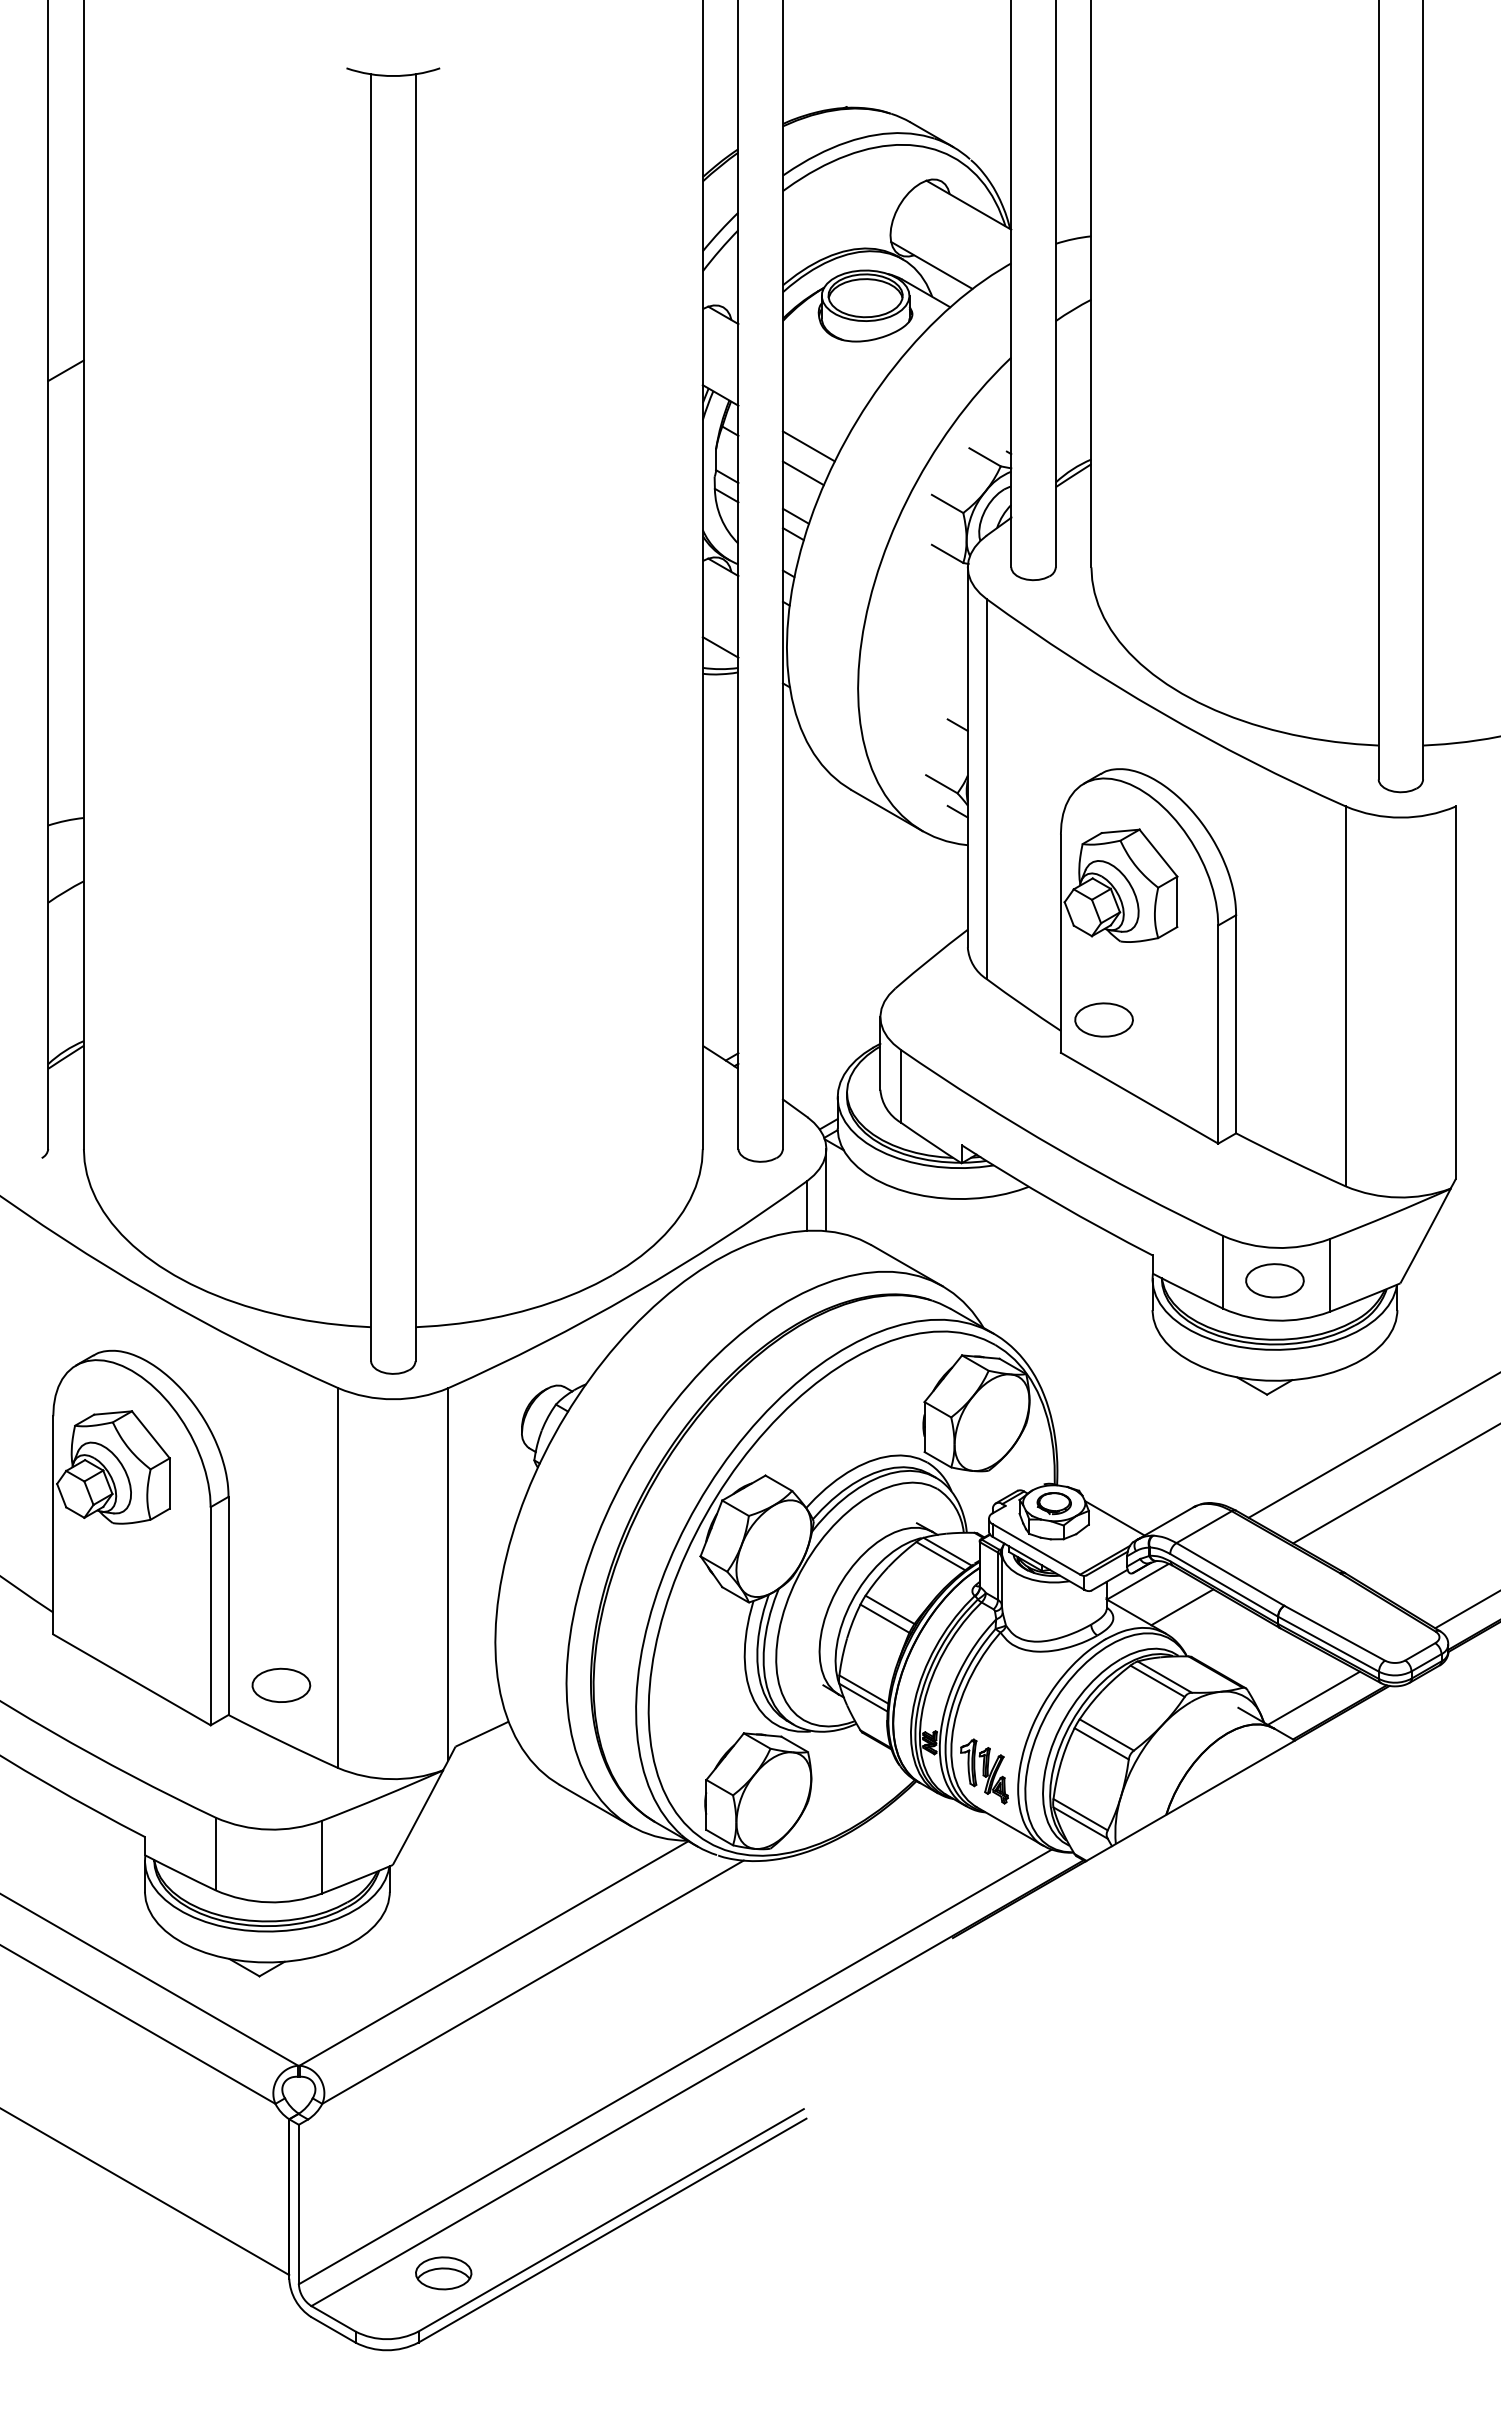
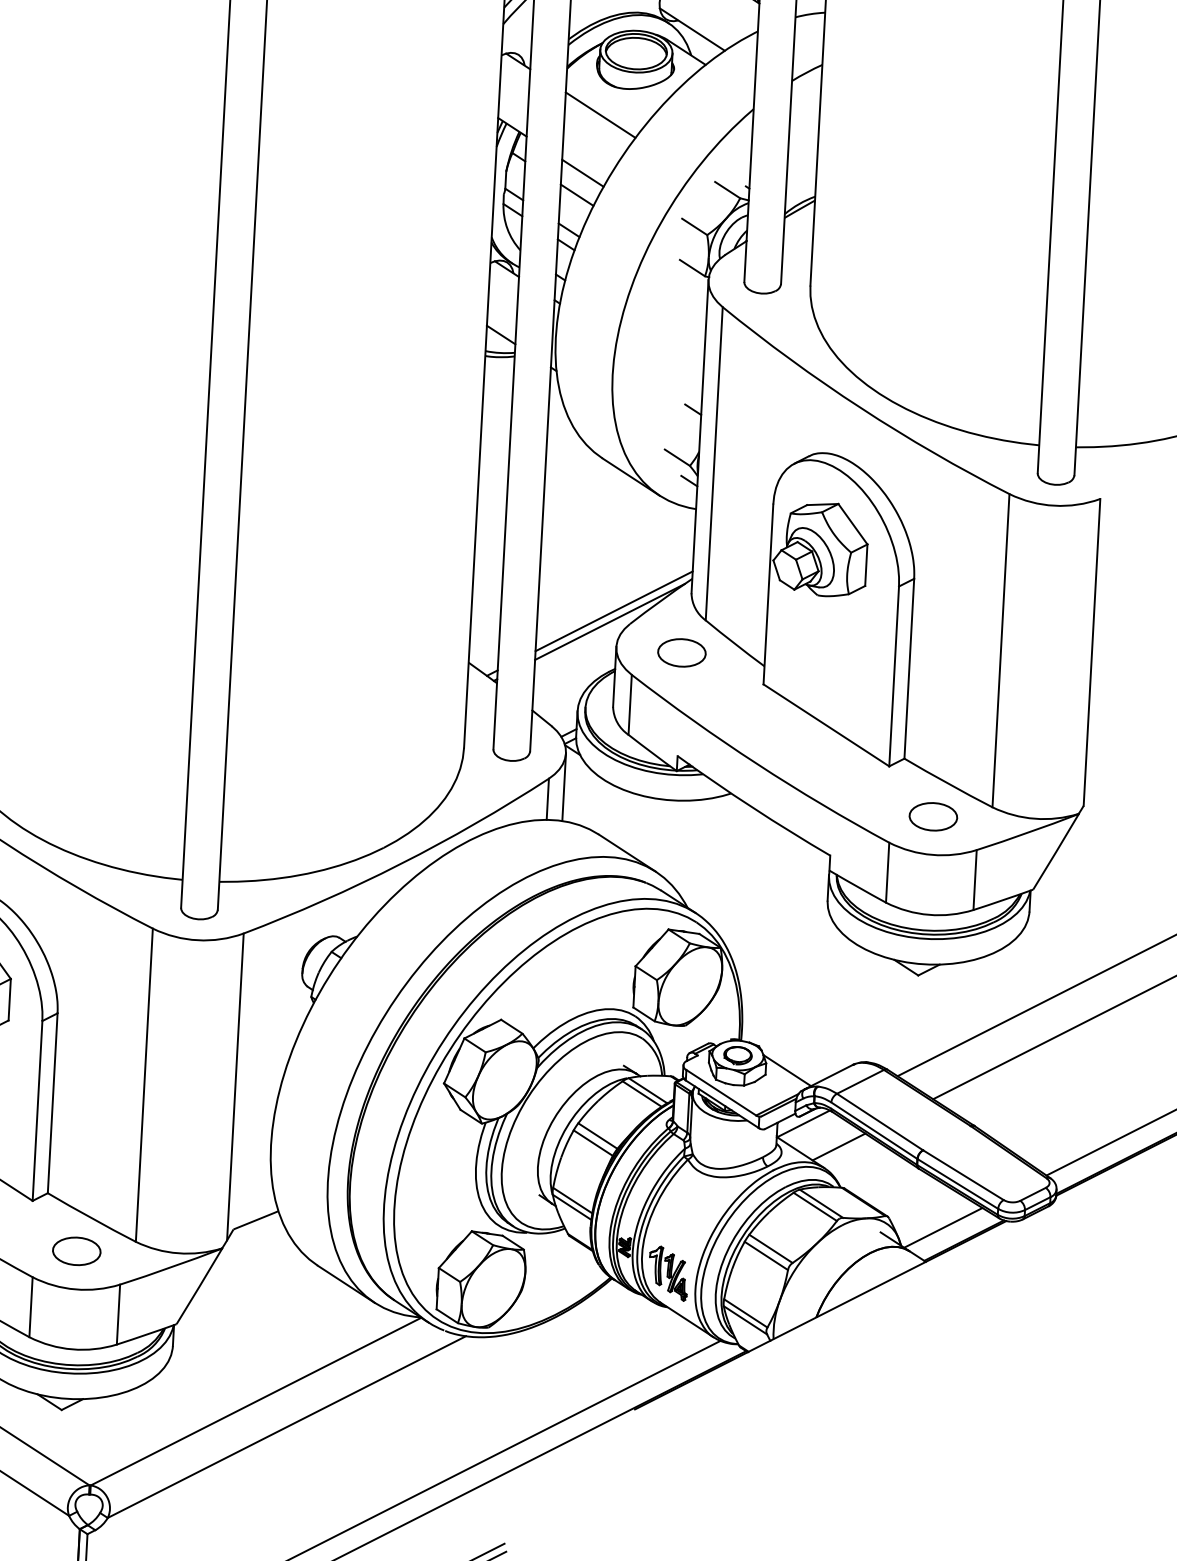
line: (826, 374) -> (600, 114), added
line: (874, 973) -> (613, 610), added
line: (870, 987) -> (609, 622), added
part: (1103, 1019) -> (681, 652), moved
part: (1274, 1280) -> (933, 816), moved
part: (281, 1684) -> (76, 1250), moved

